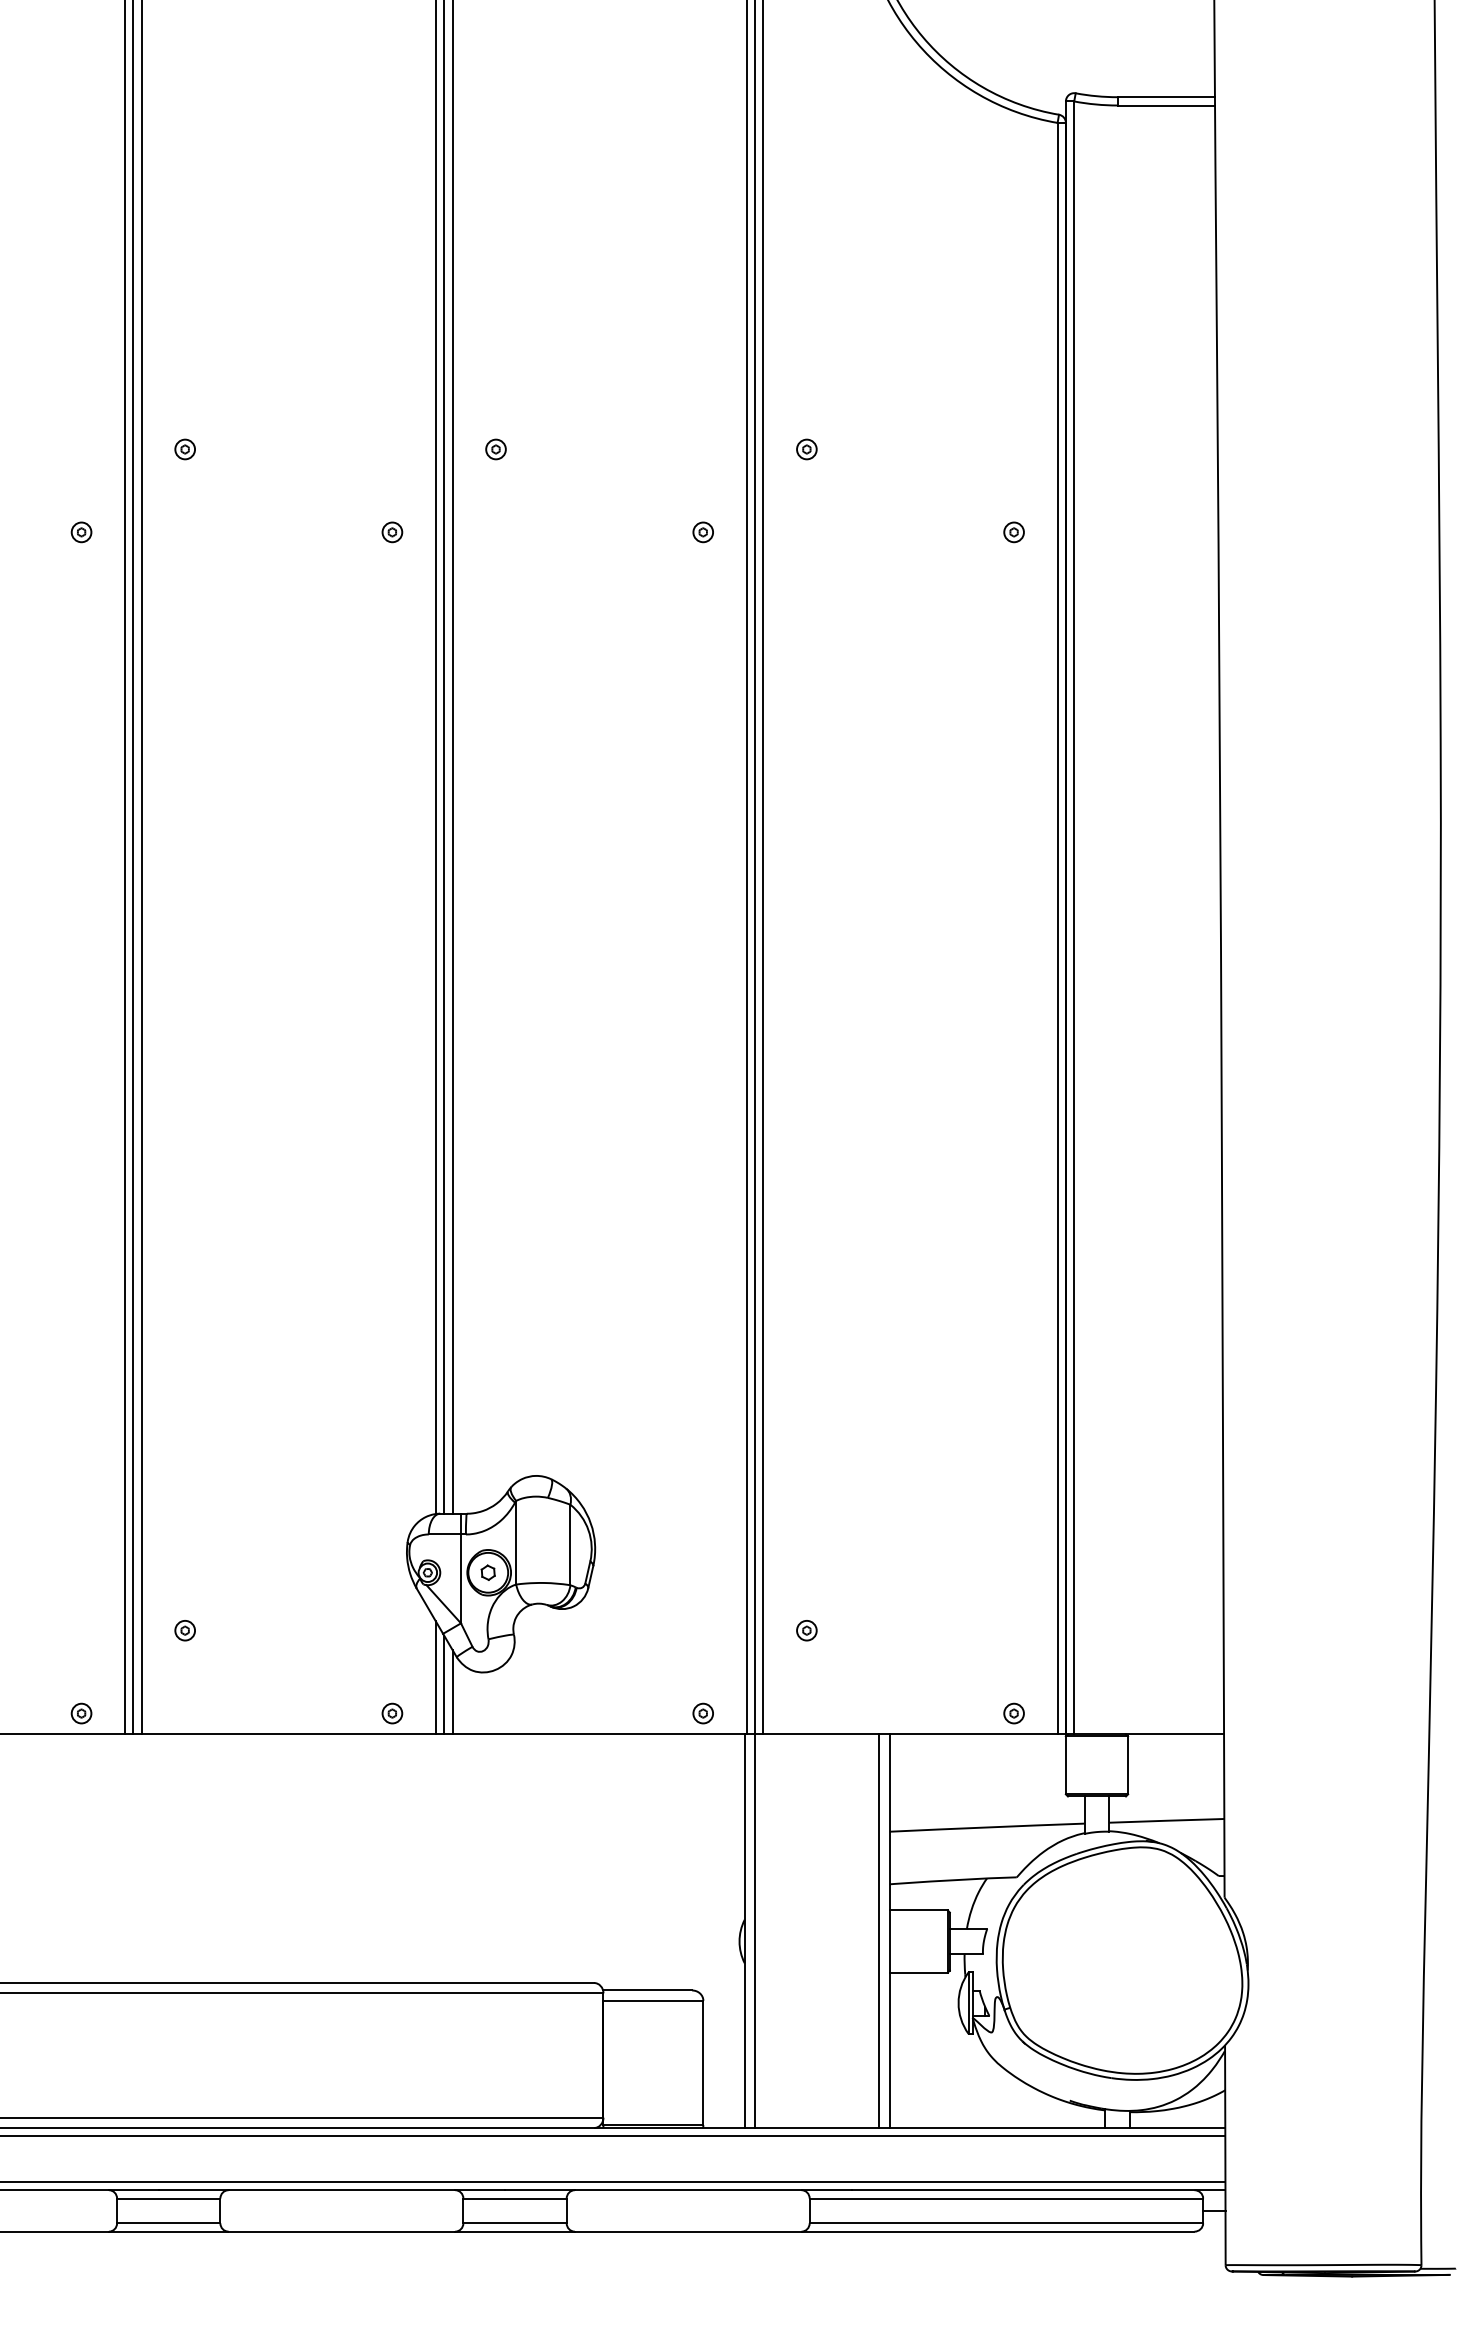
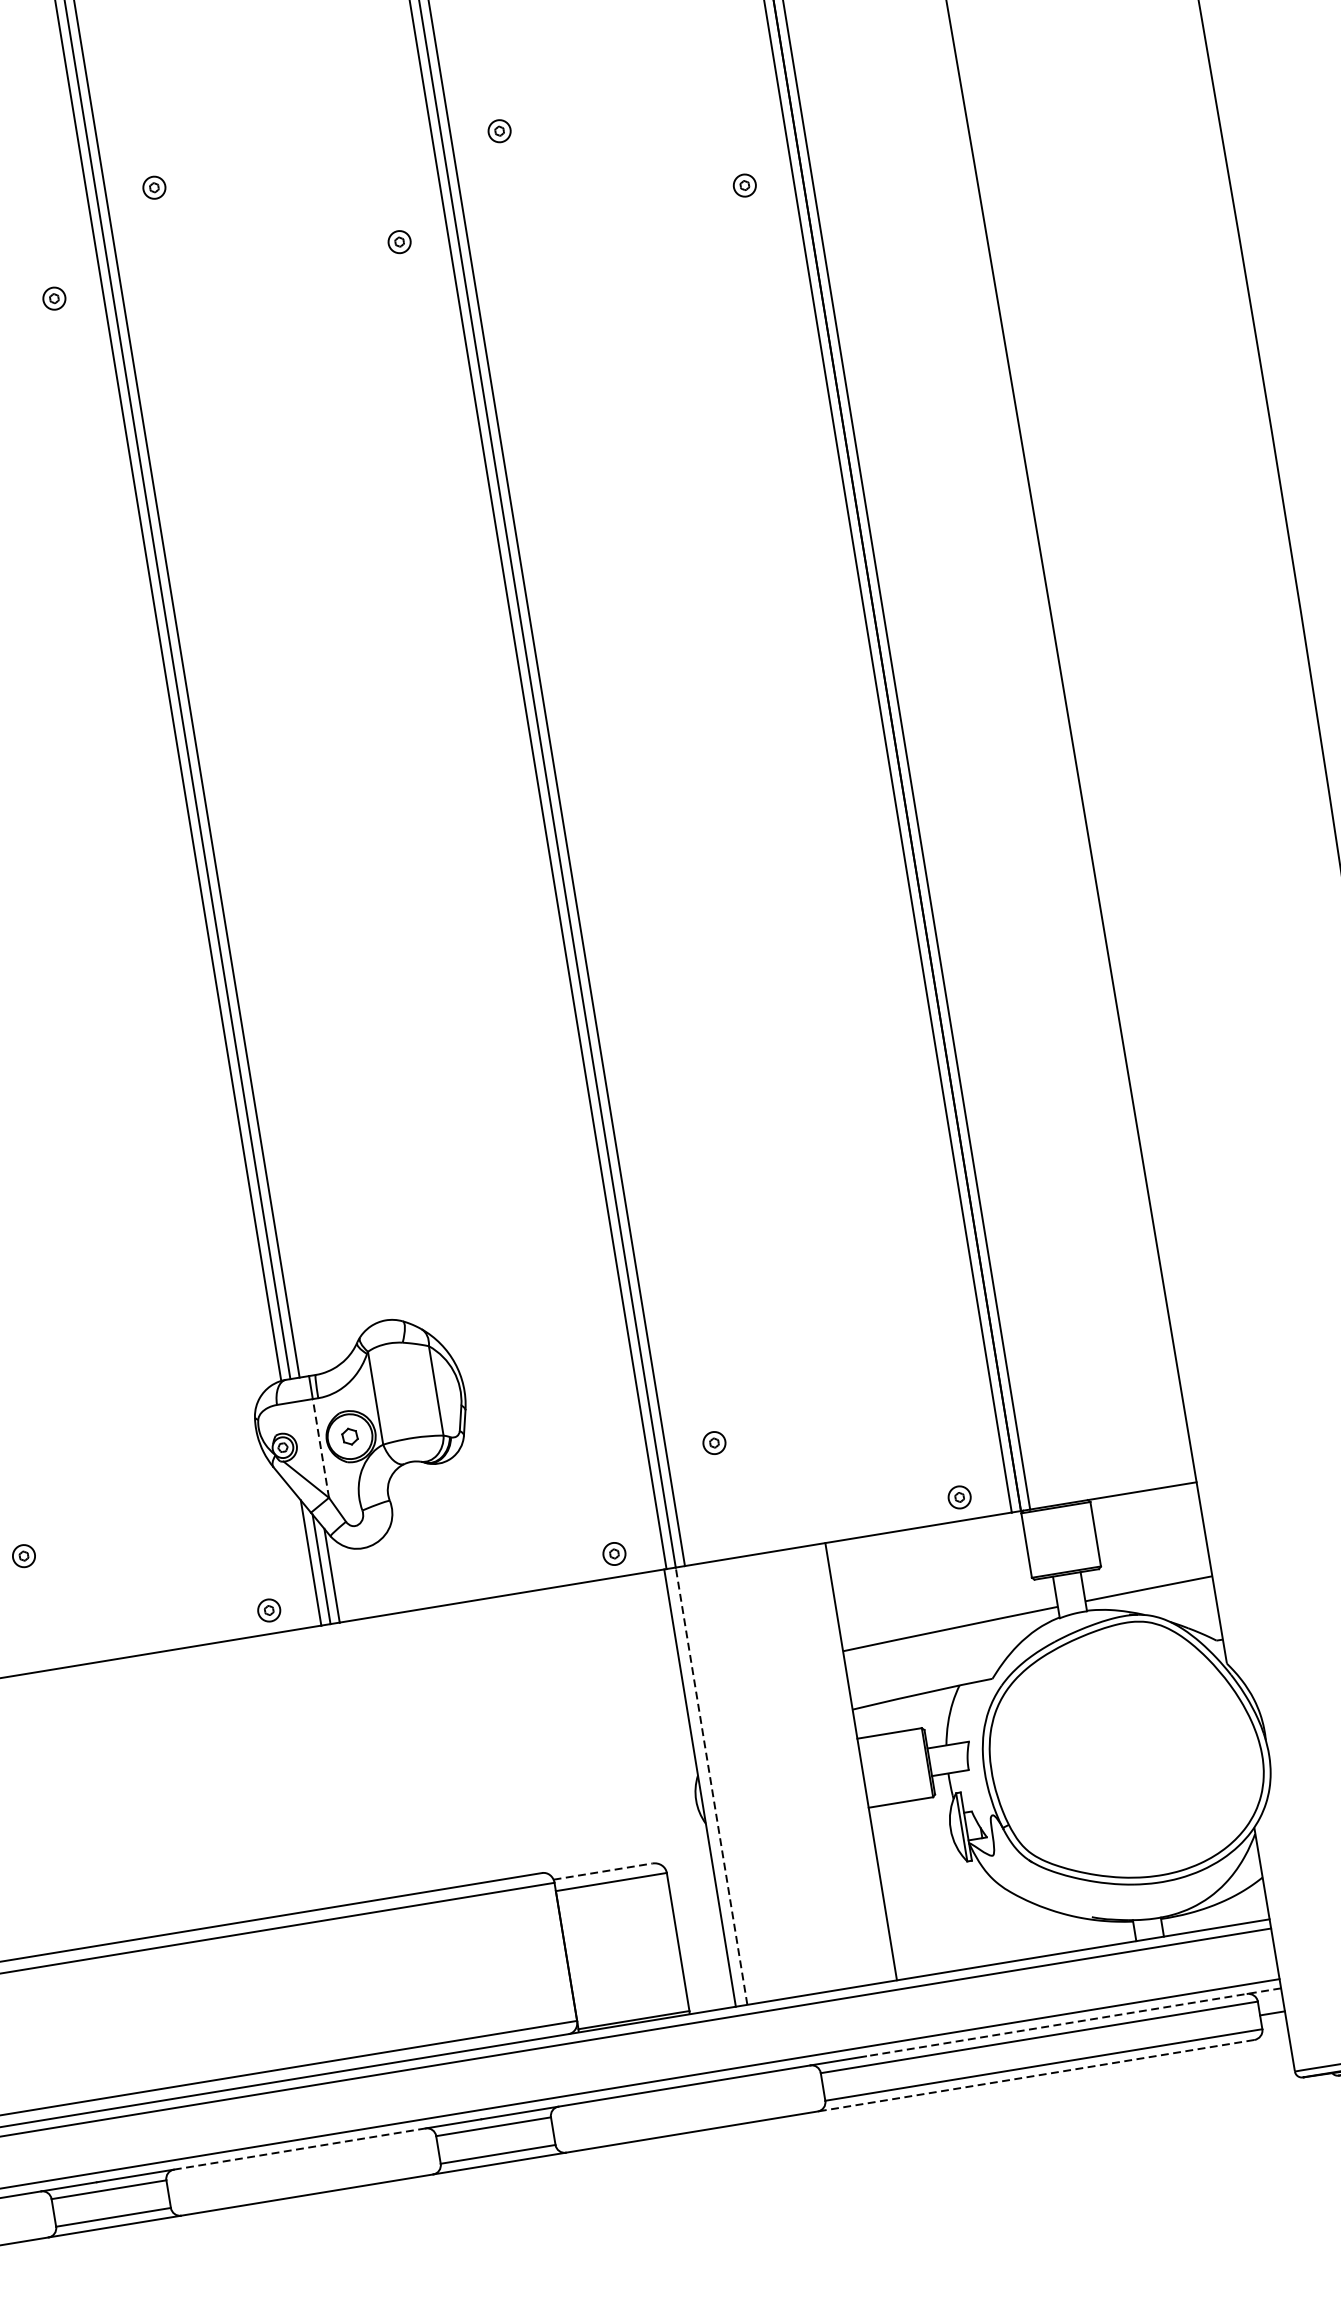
line: (461, 1578) -> (321, 1447), solid -> dashed
line: (755, 1931) -> (712, 1786), solid -> dashed
line: (879, 1931) -> (849, 1763), removed
line: (647, 1990) -> (602, 1871), solid -> dashed
line: (342, 2190) -> (300, 2149), solid -> dashed
line: (1038, 2190) -> (1073, 2022), solid -> dashed
line: (997, 2231) -> (1035, 2075), solid -> dashed

